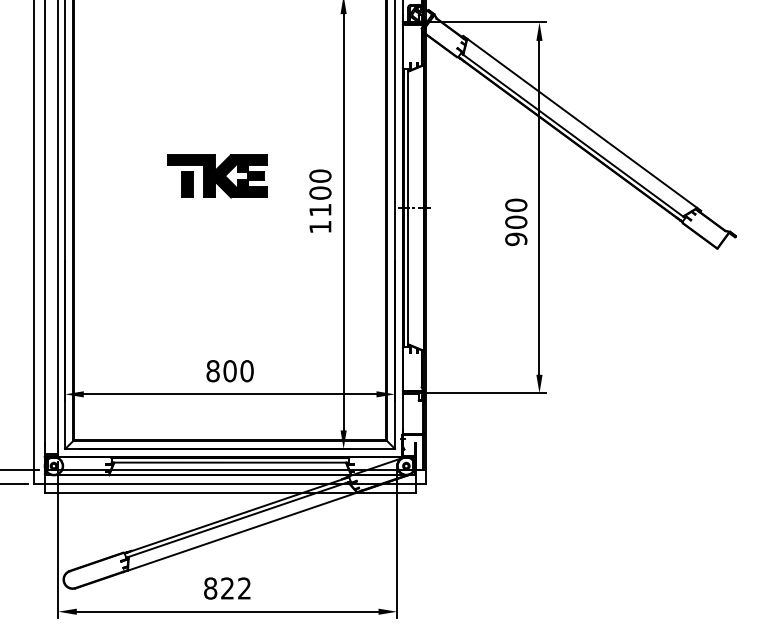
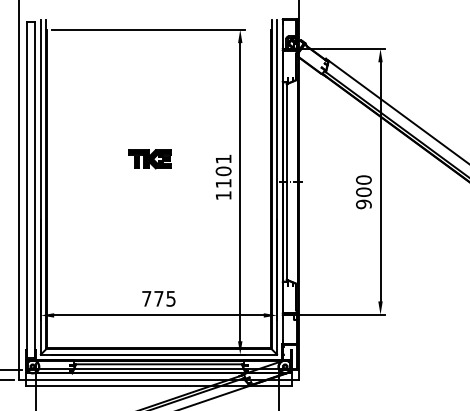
text: (320, 175) -> (223, 158), 1100 -> 1101
part: (217, 176) -> (149, 159), size x0.6
text: (229, 371) -> (158, 299), 800 -> 775

